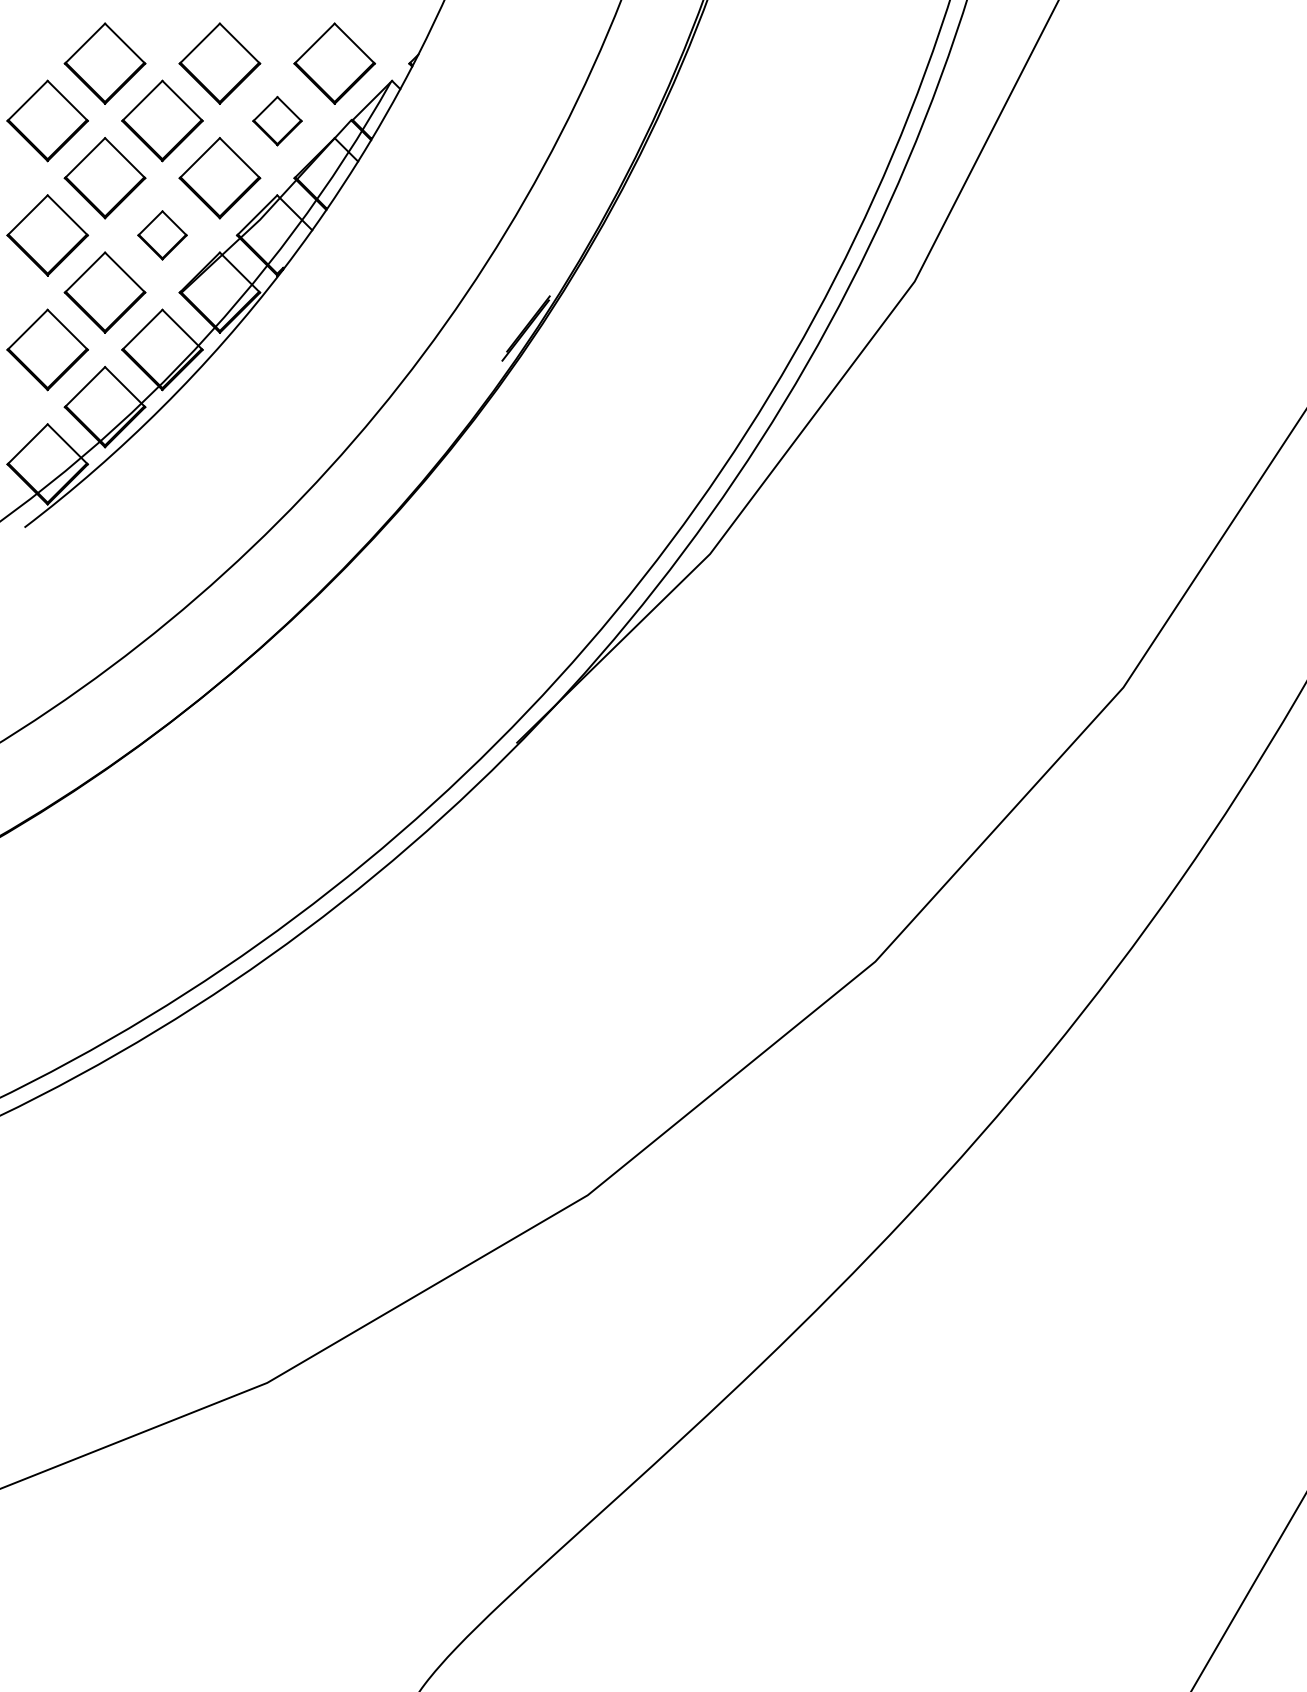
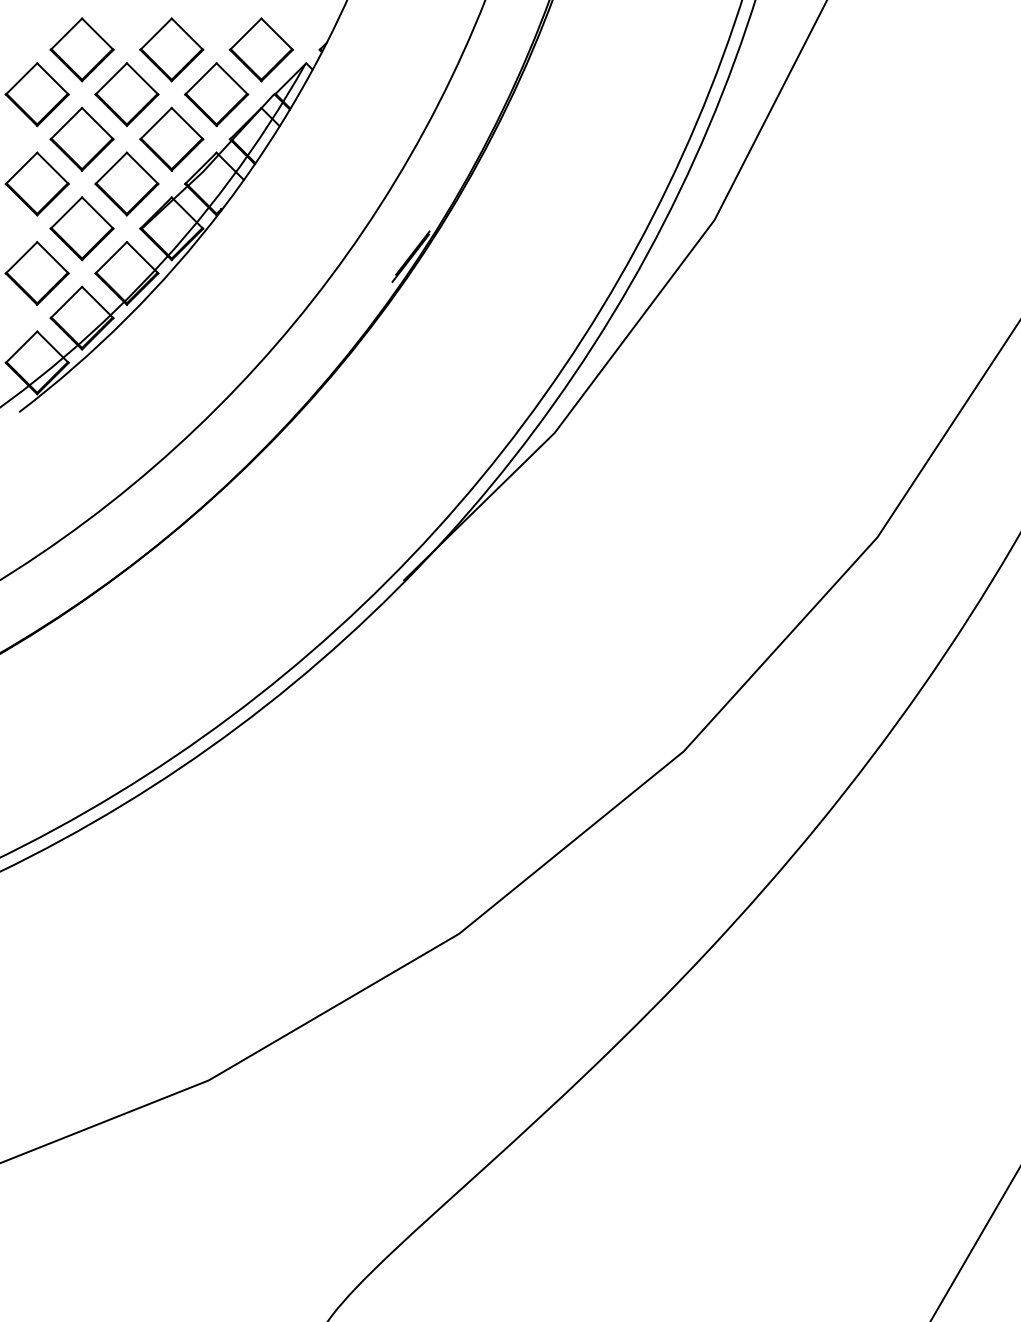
part: (277, 120) -> (216, 94), size x1.67
part: (161, 234) -> (126, 183), size x1.67

